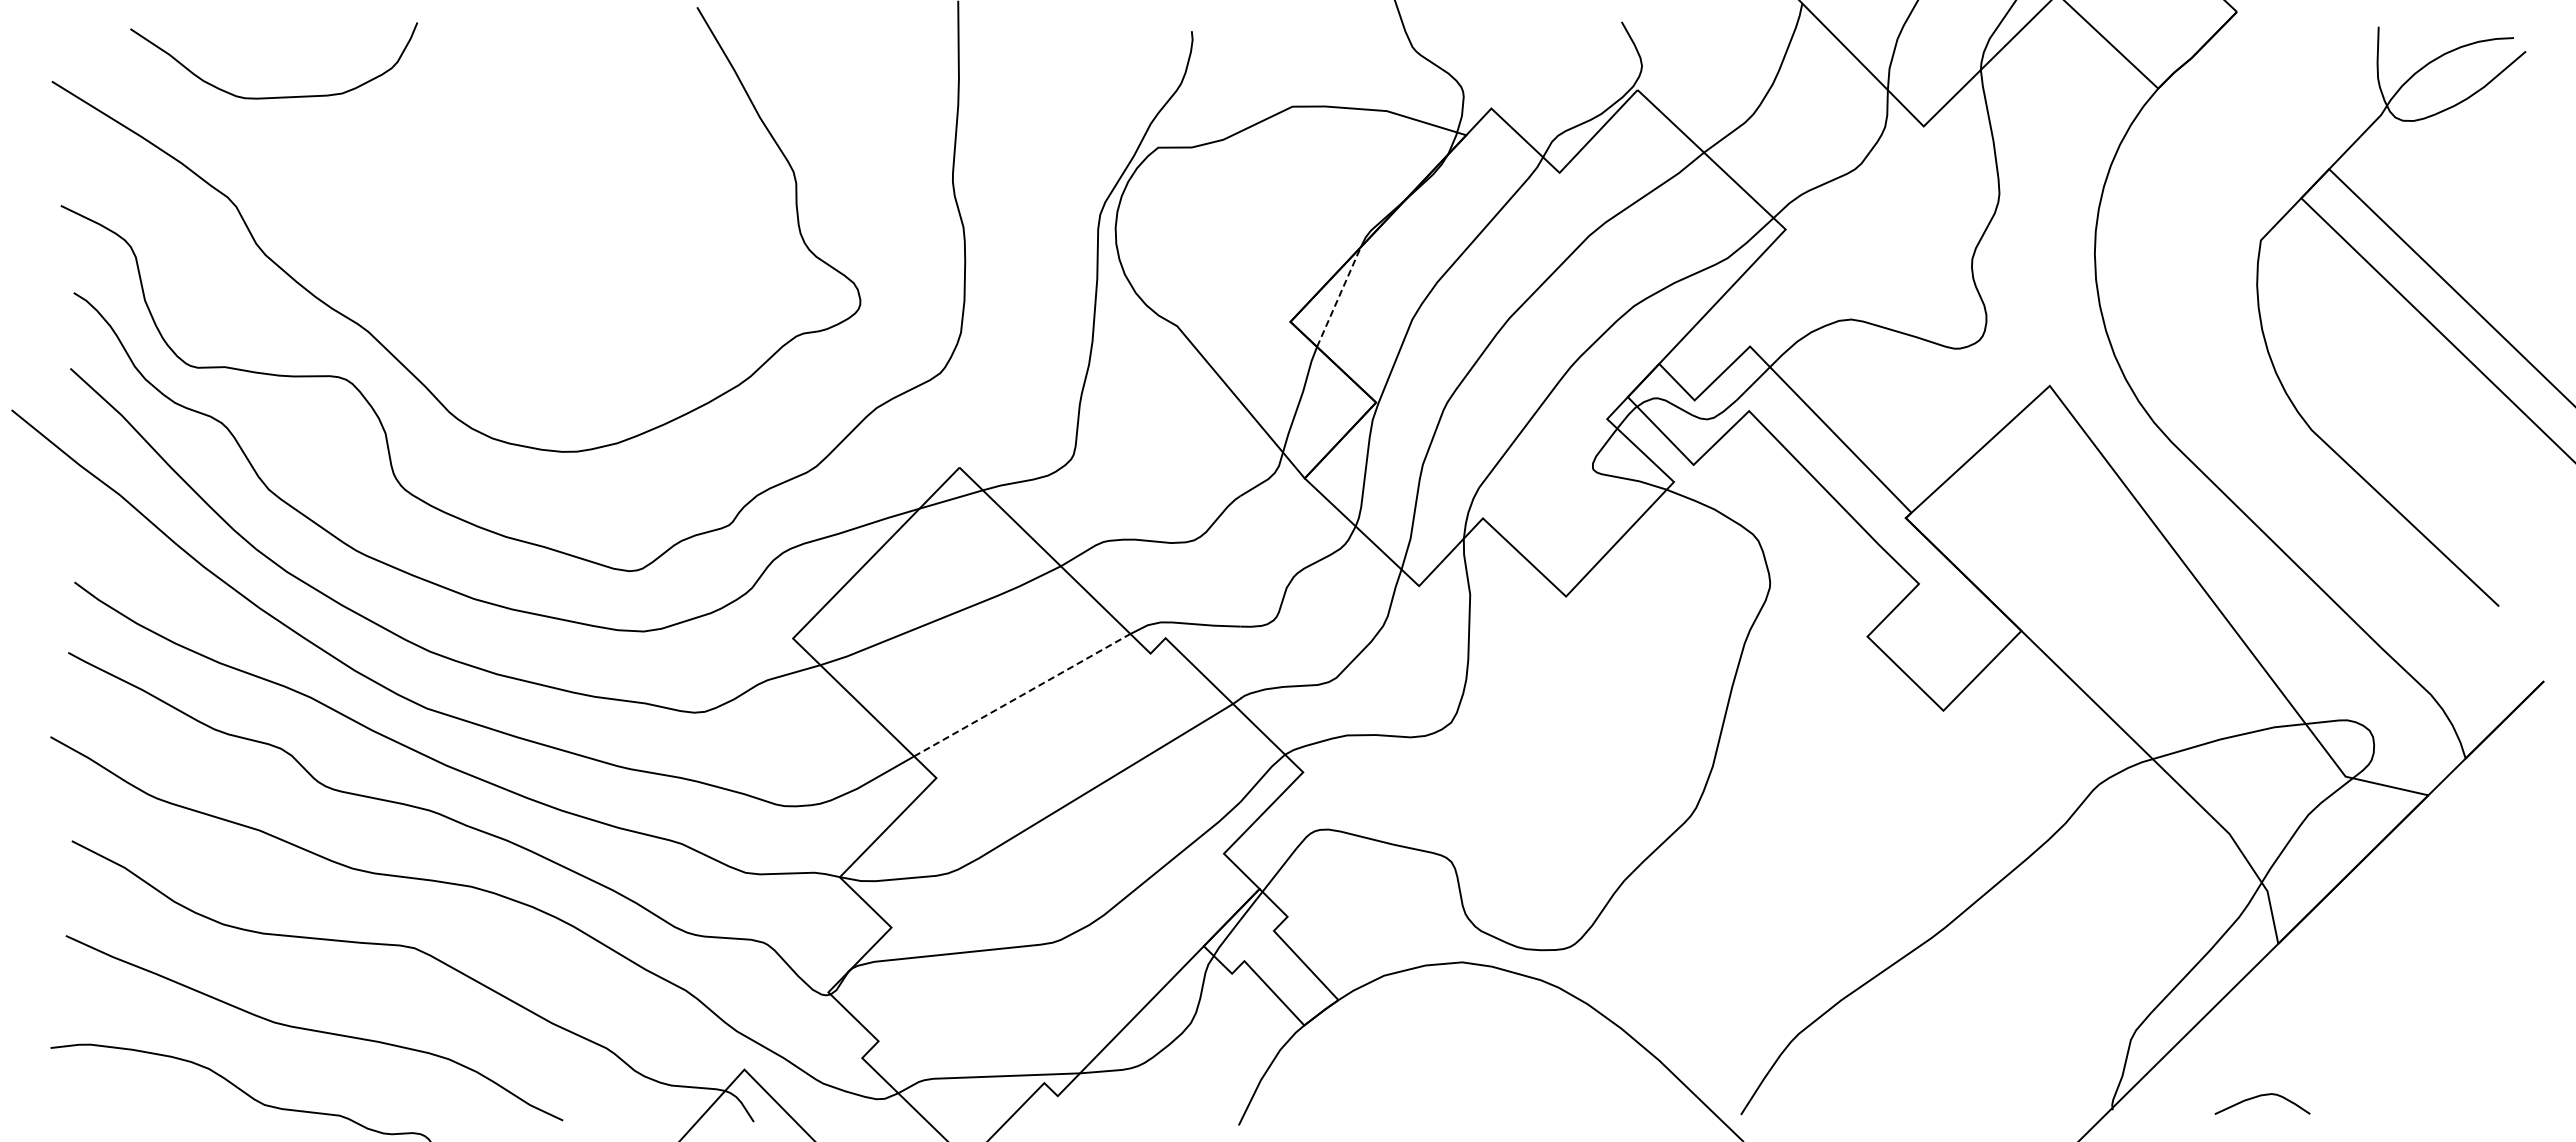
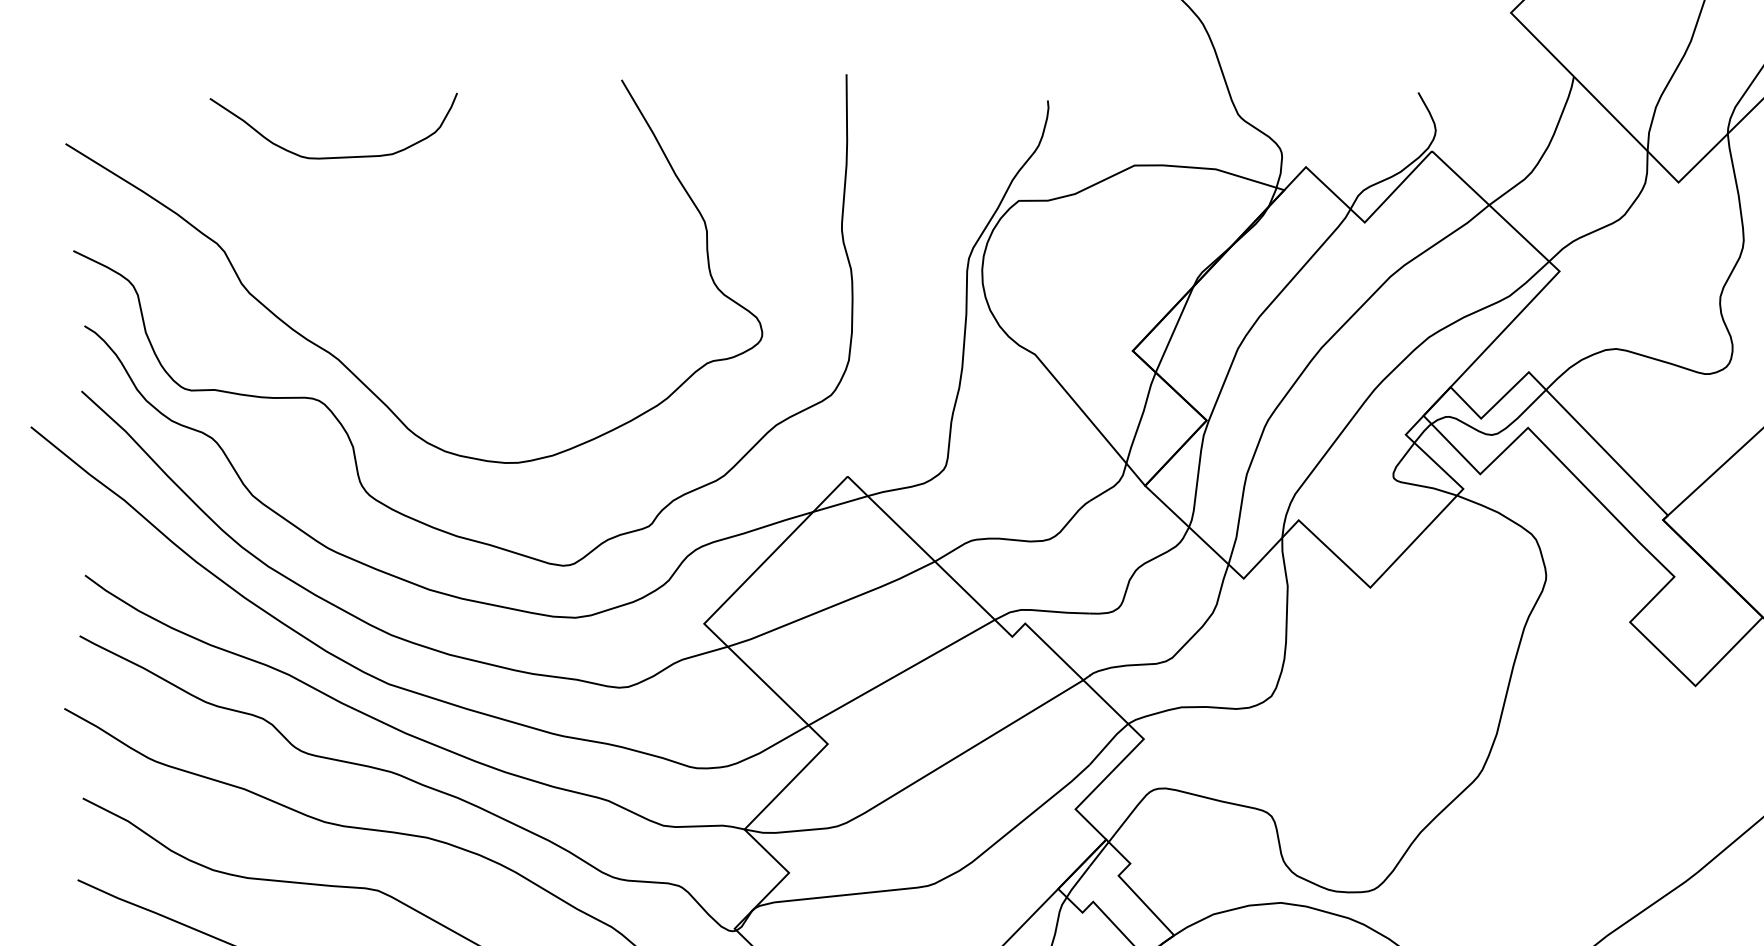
curve: (276, 96) -> (335, 156), moved
line: (1339, 296) -> (1175, 329), dashed -> solid
line: (1022, 694) -> (901, 672), dashed -> solid

